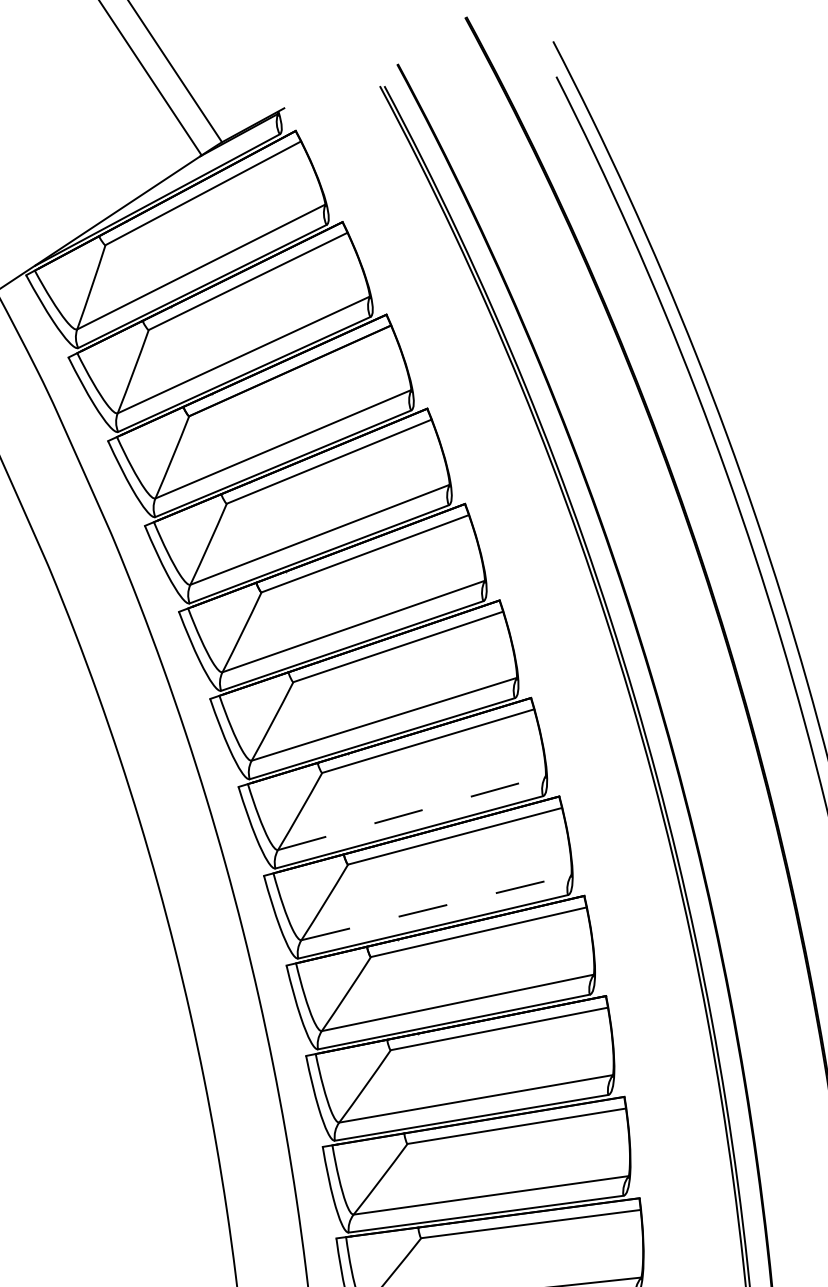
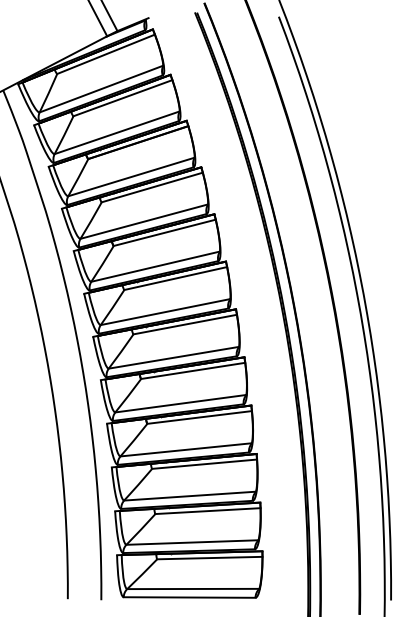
line: (413, 812) -> (174, 357), dashed -> solid
line: (437, 907) -> (181, 403), dashed -> solid

